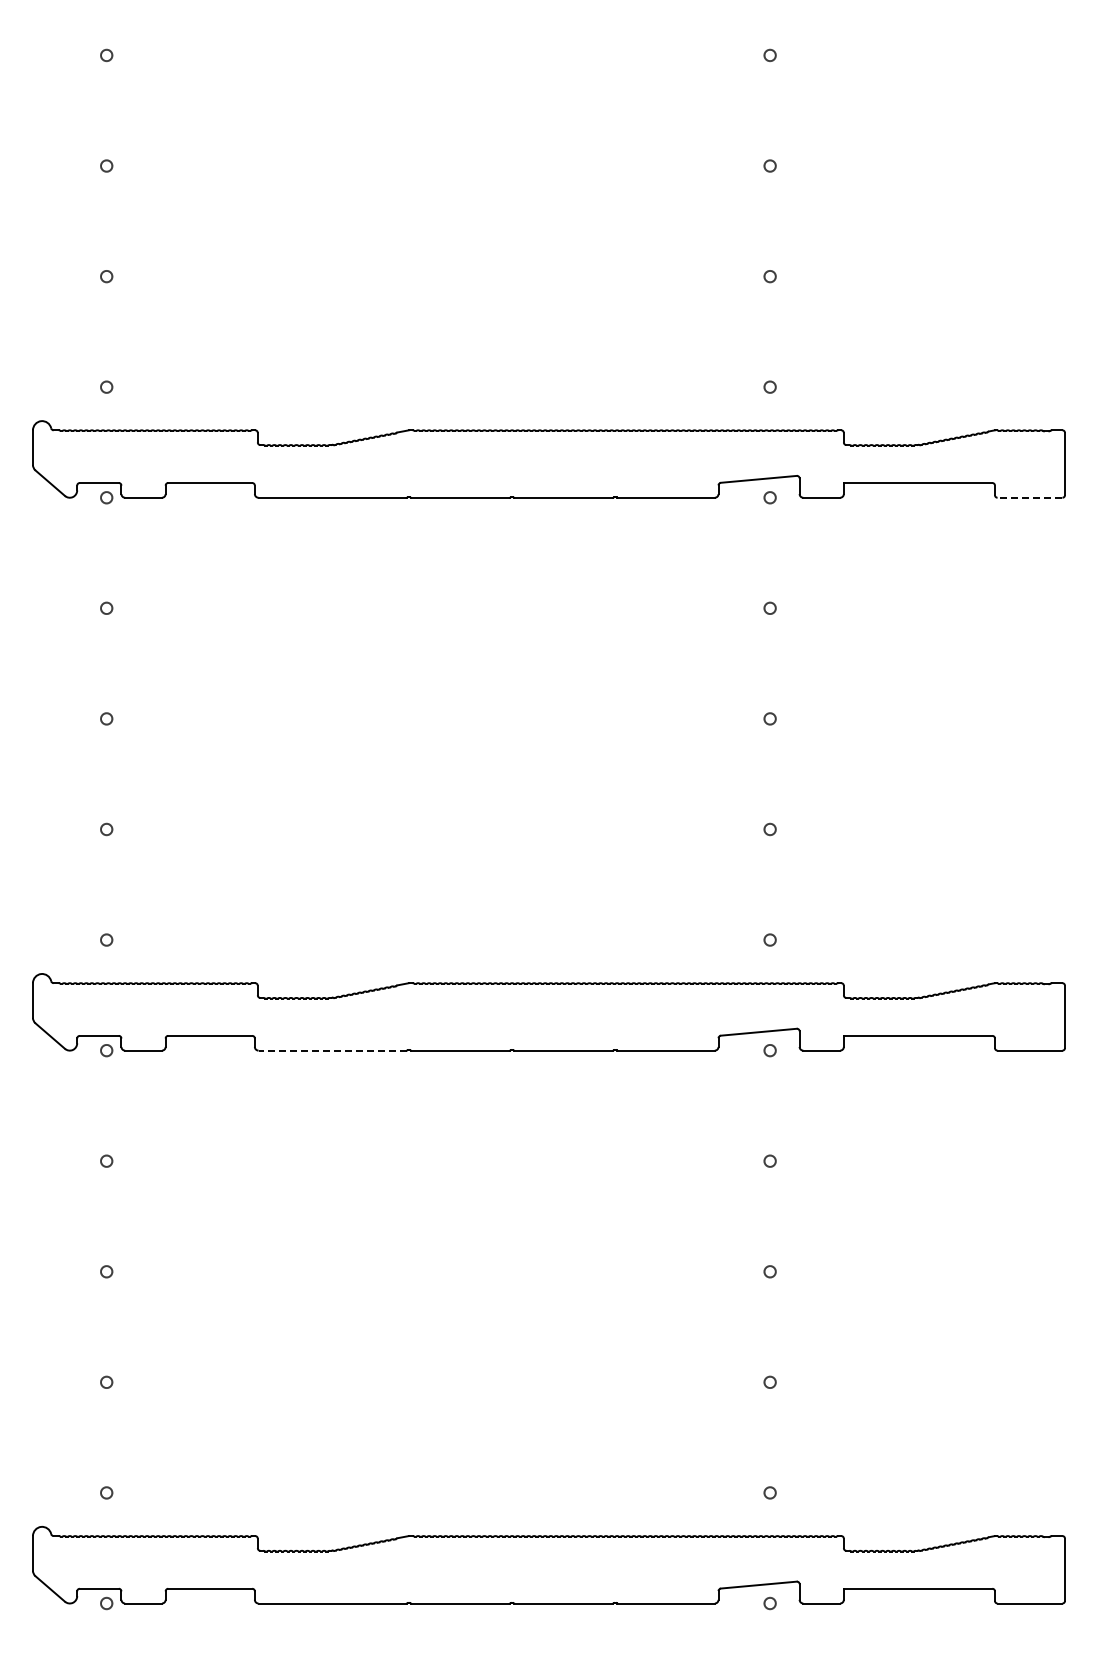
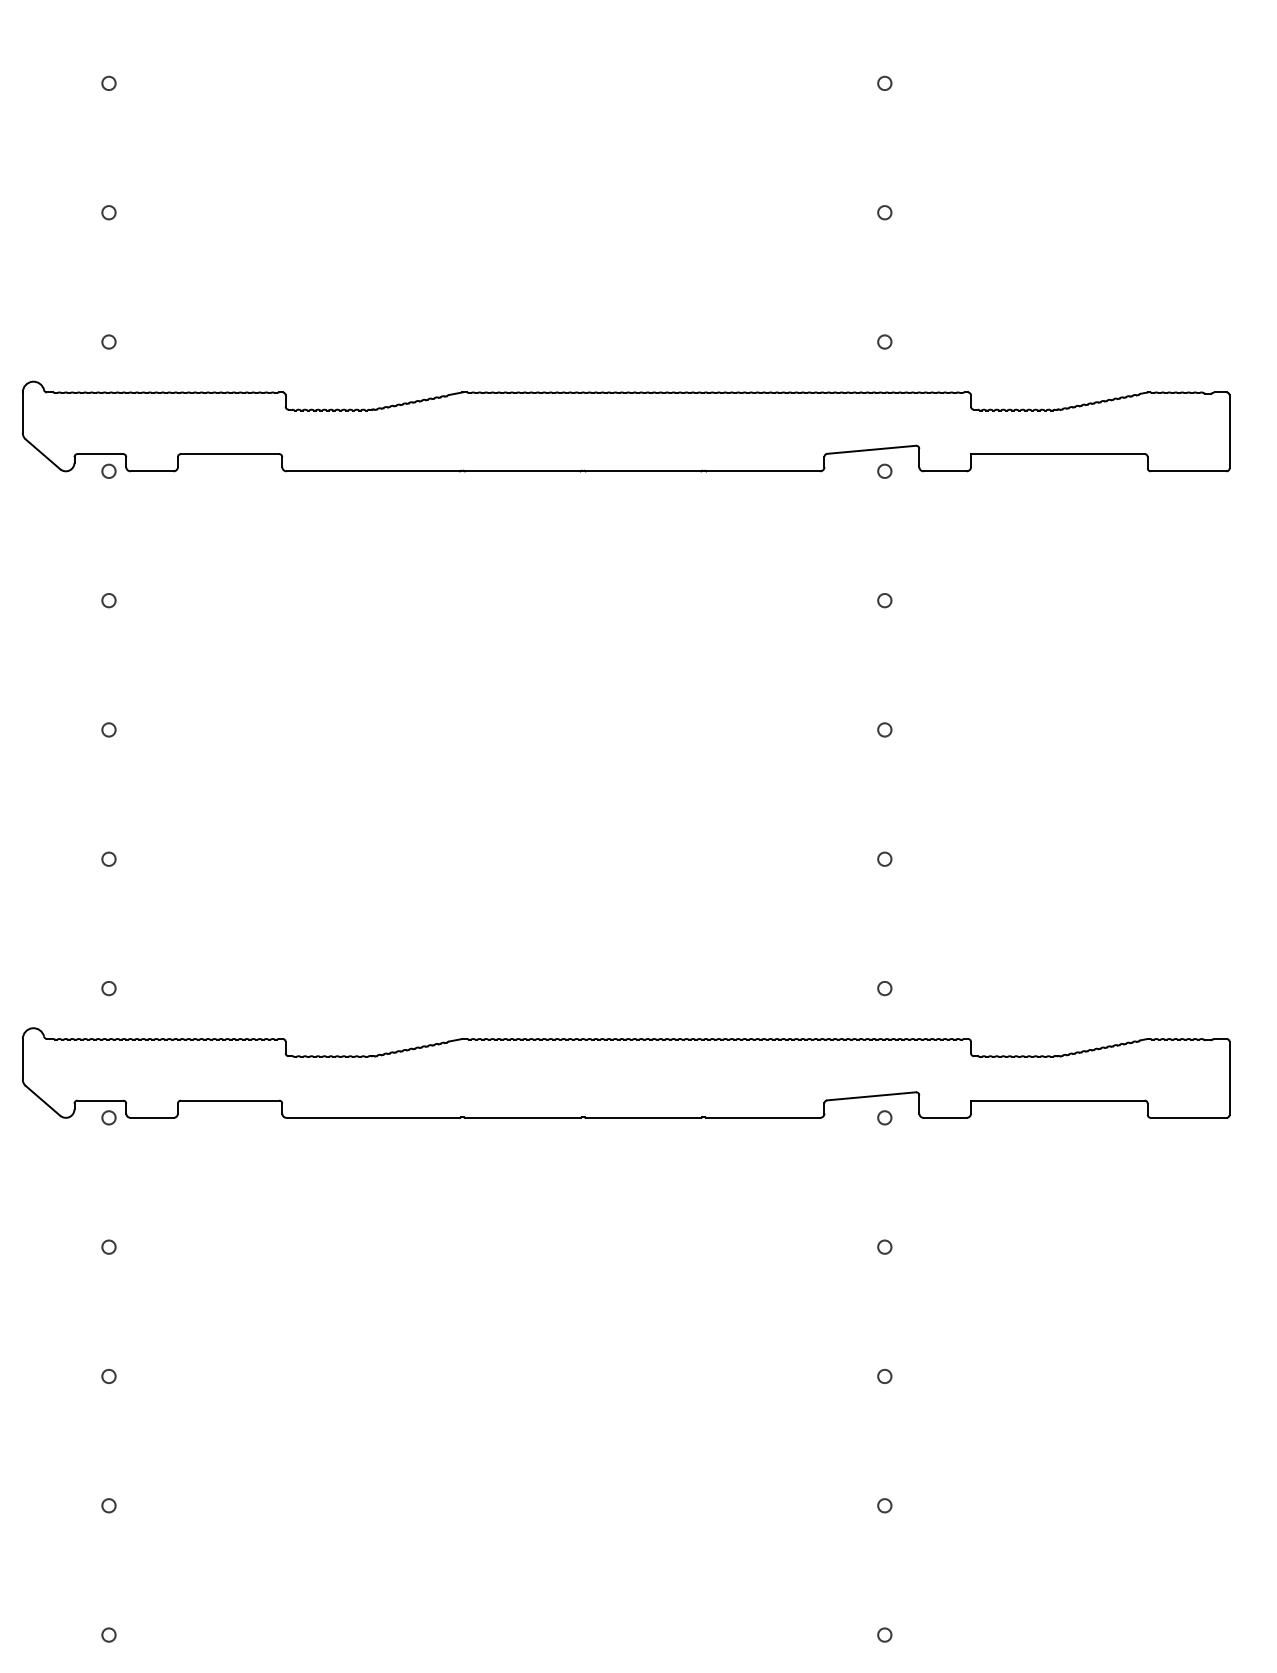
line: (1029, 497) -> (1188, 471), dashed -> solid
line: (332, 1050) -> (373, 1117), dashed -> solid

